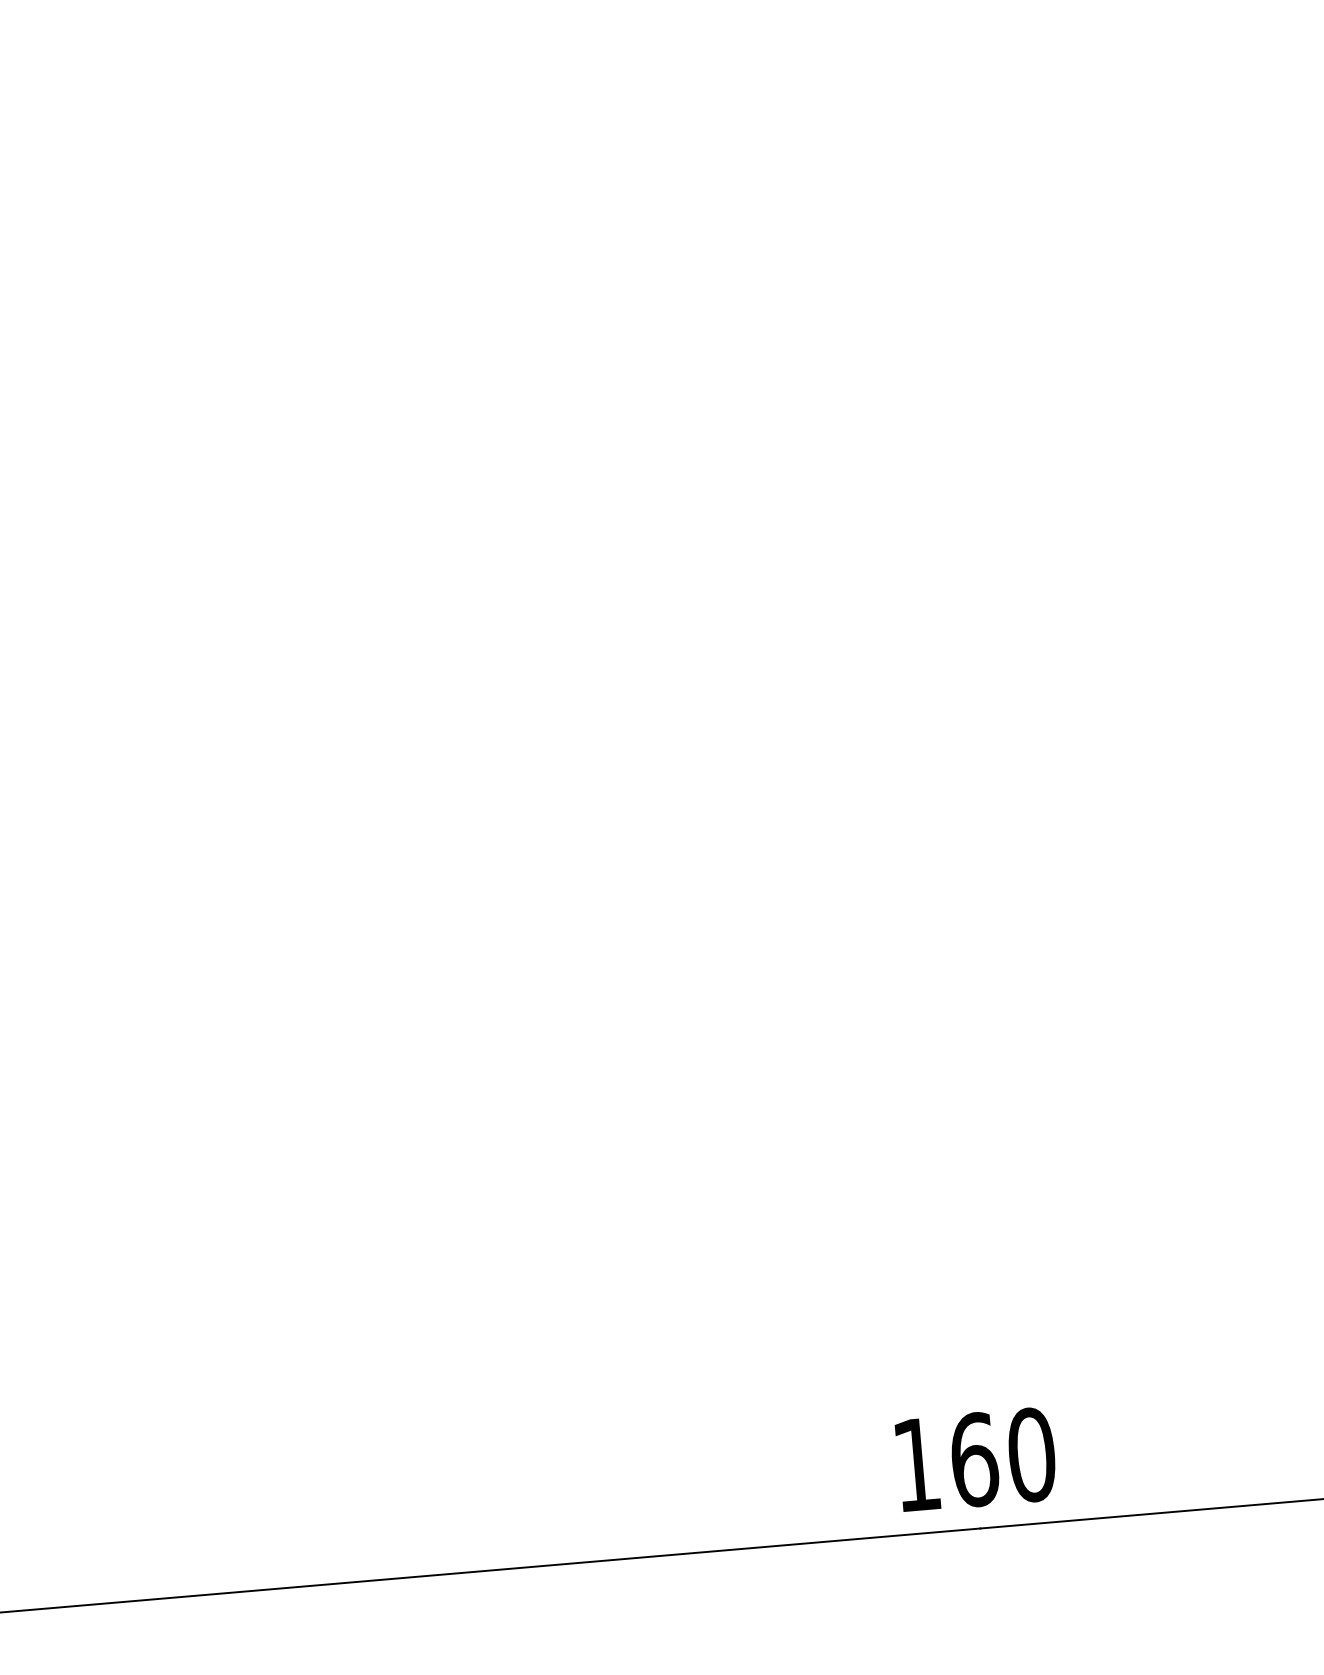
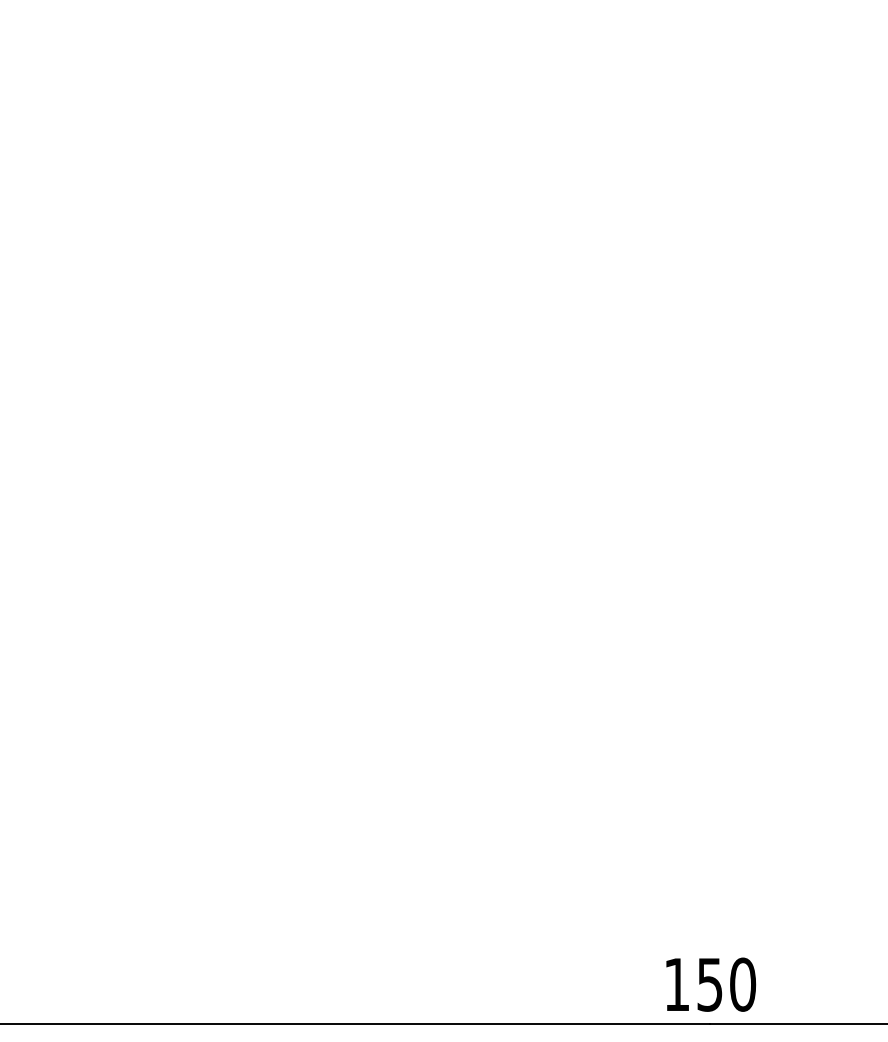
text: (975, 1459) -> (710, 984), 160 -> 150

